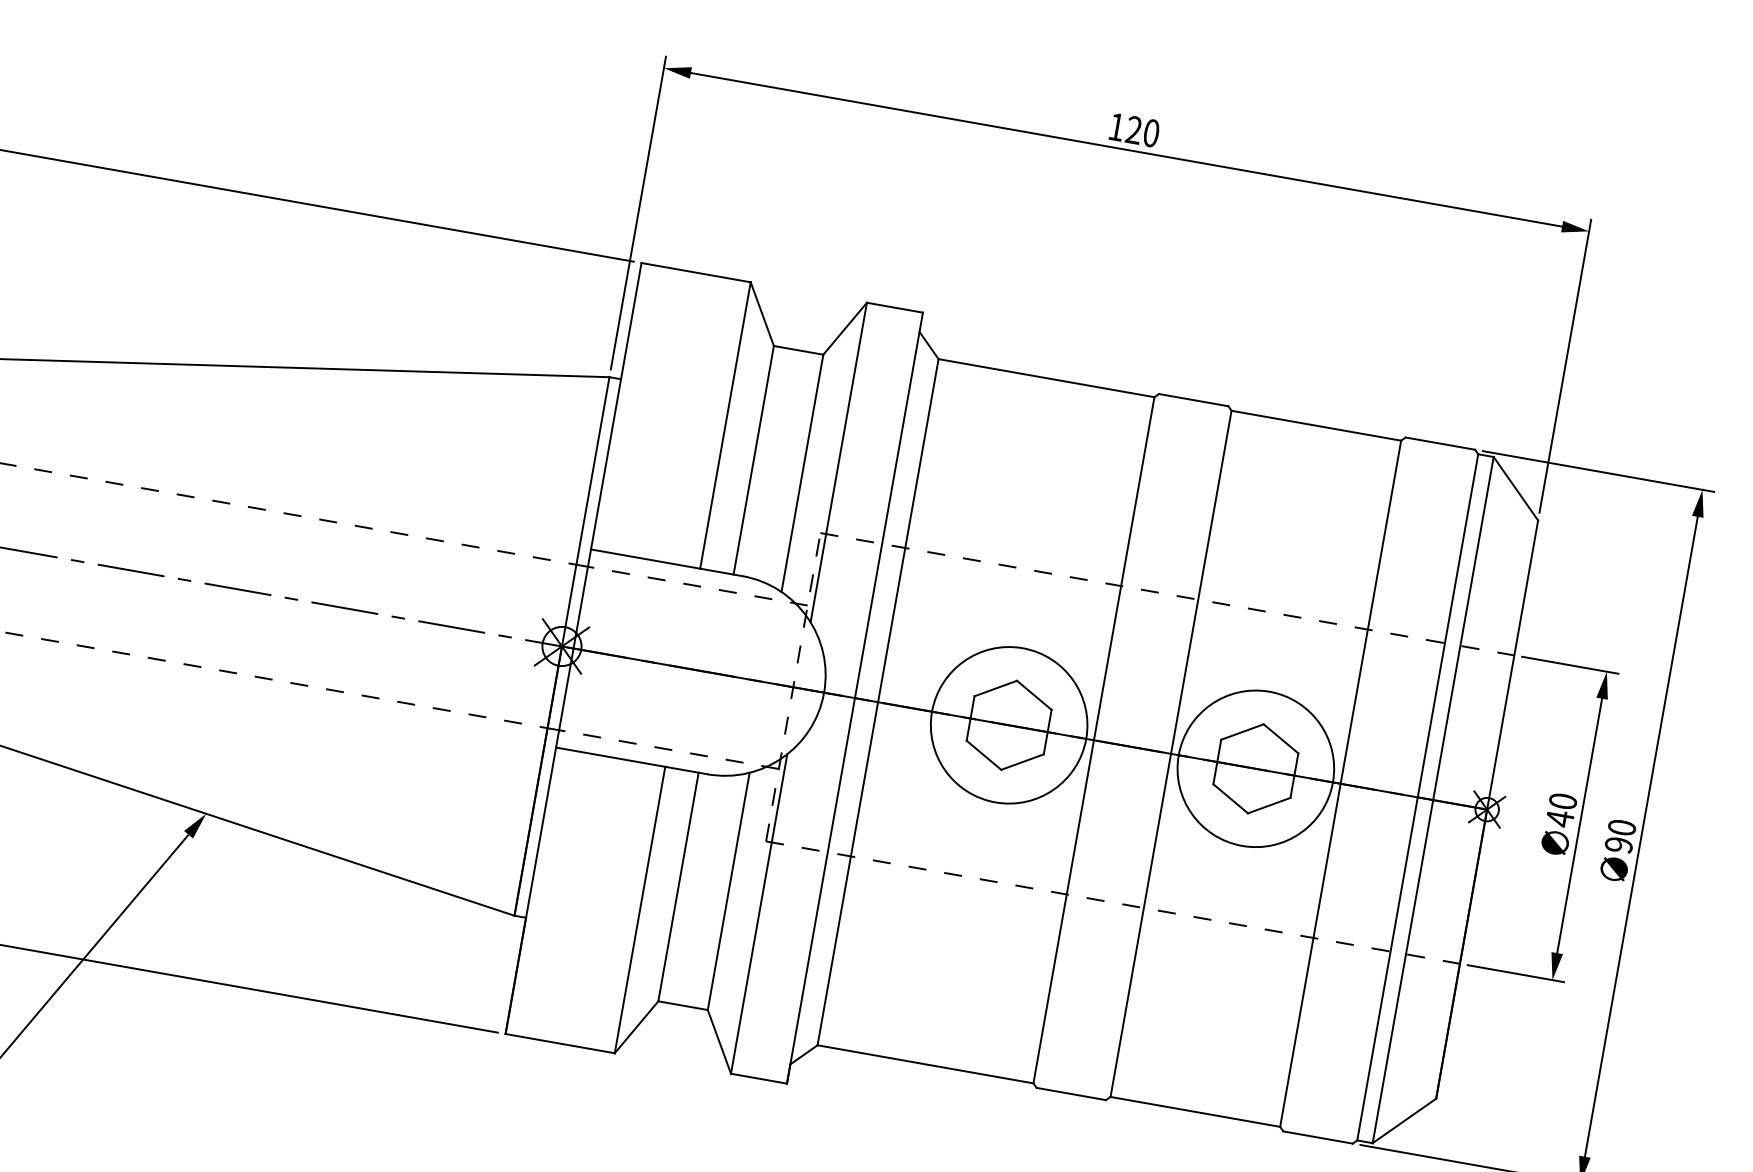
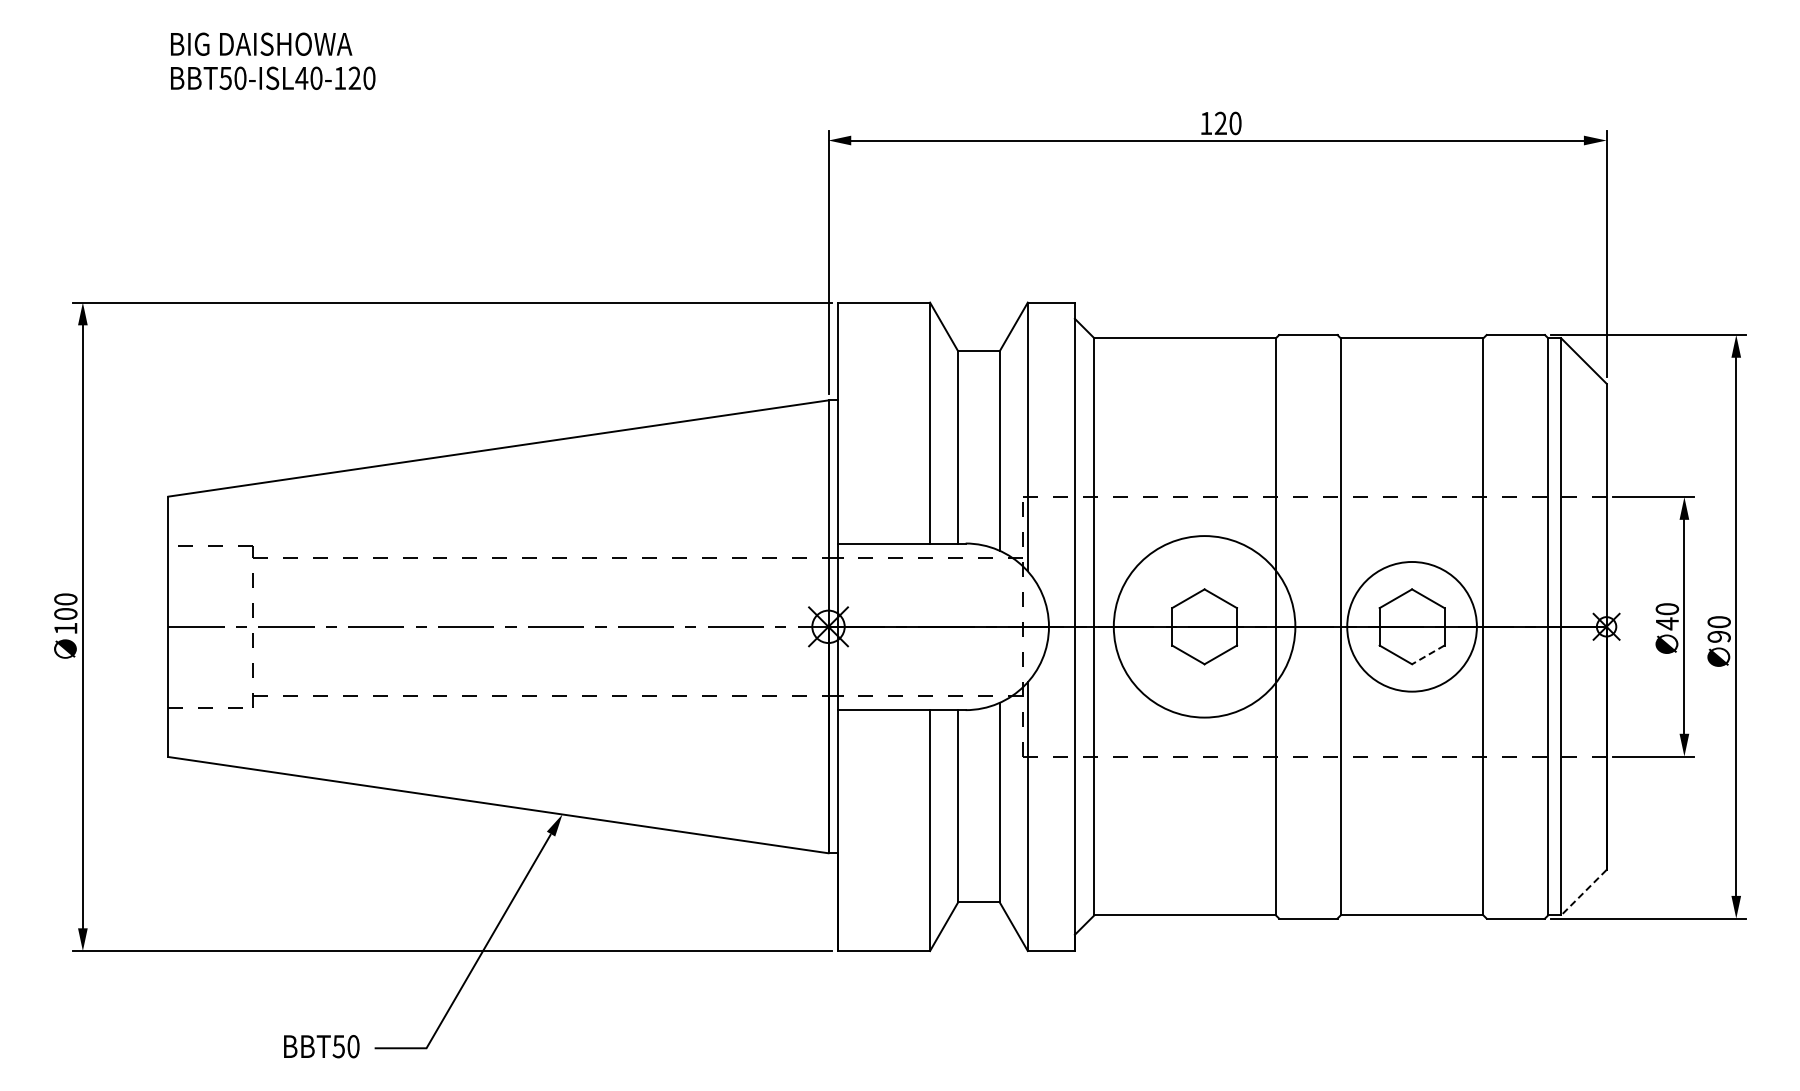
circle: (1009, 724) -> (1204, 626), size x1.4
line: (1269, 805) -> (1428, 654), solid -> dashed
line: (1403, 1121) -> (1583, 893), solid -> dashed

